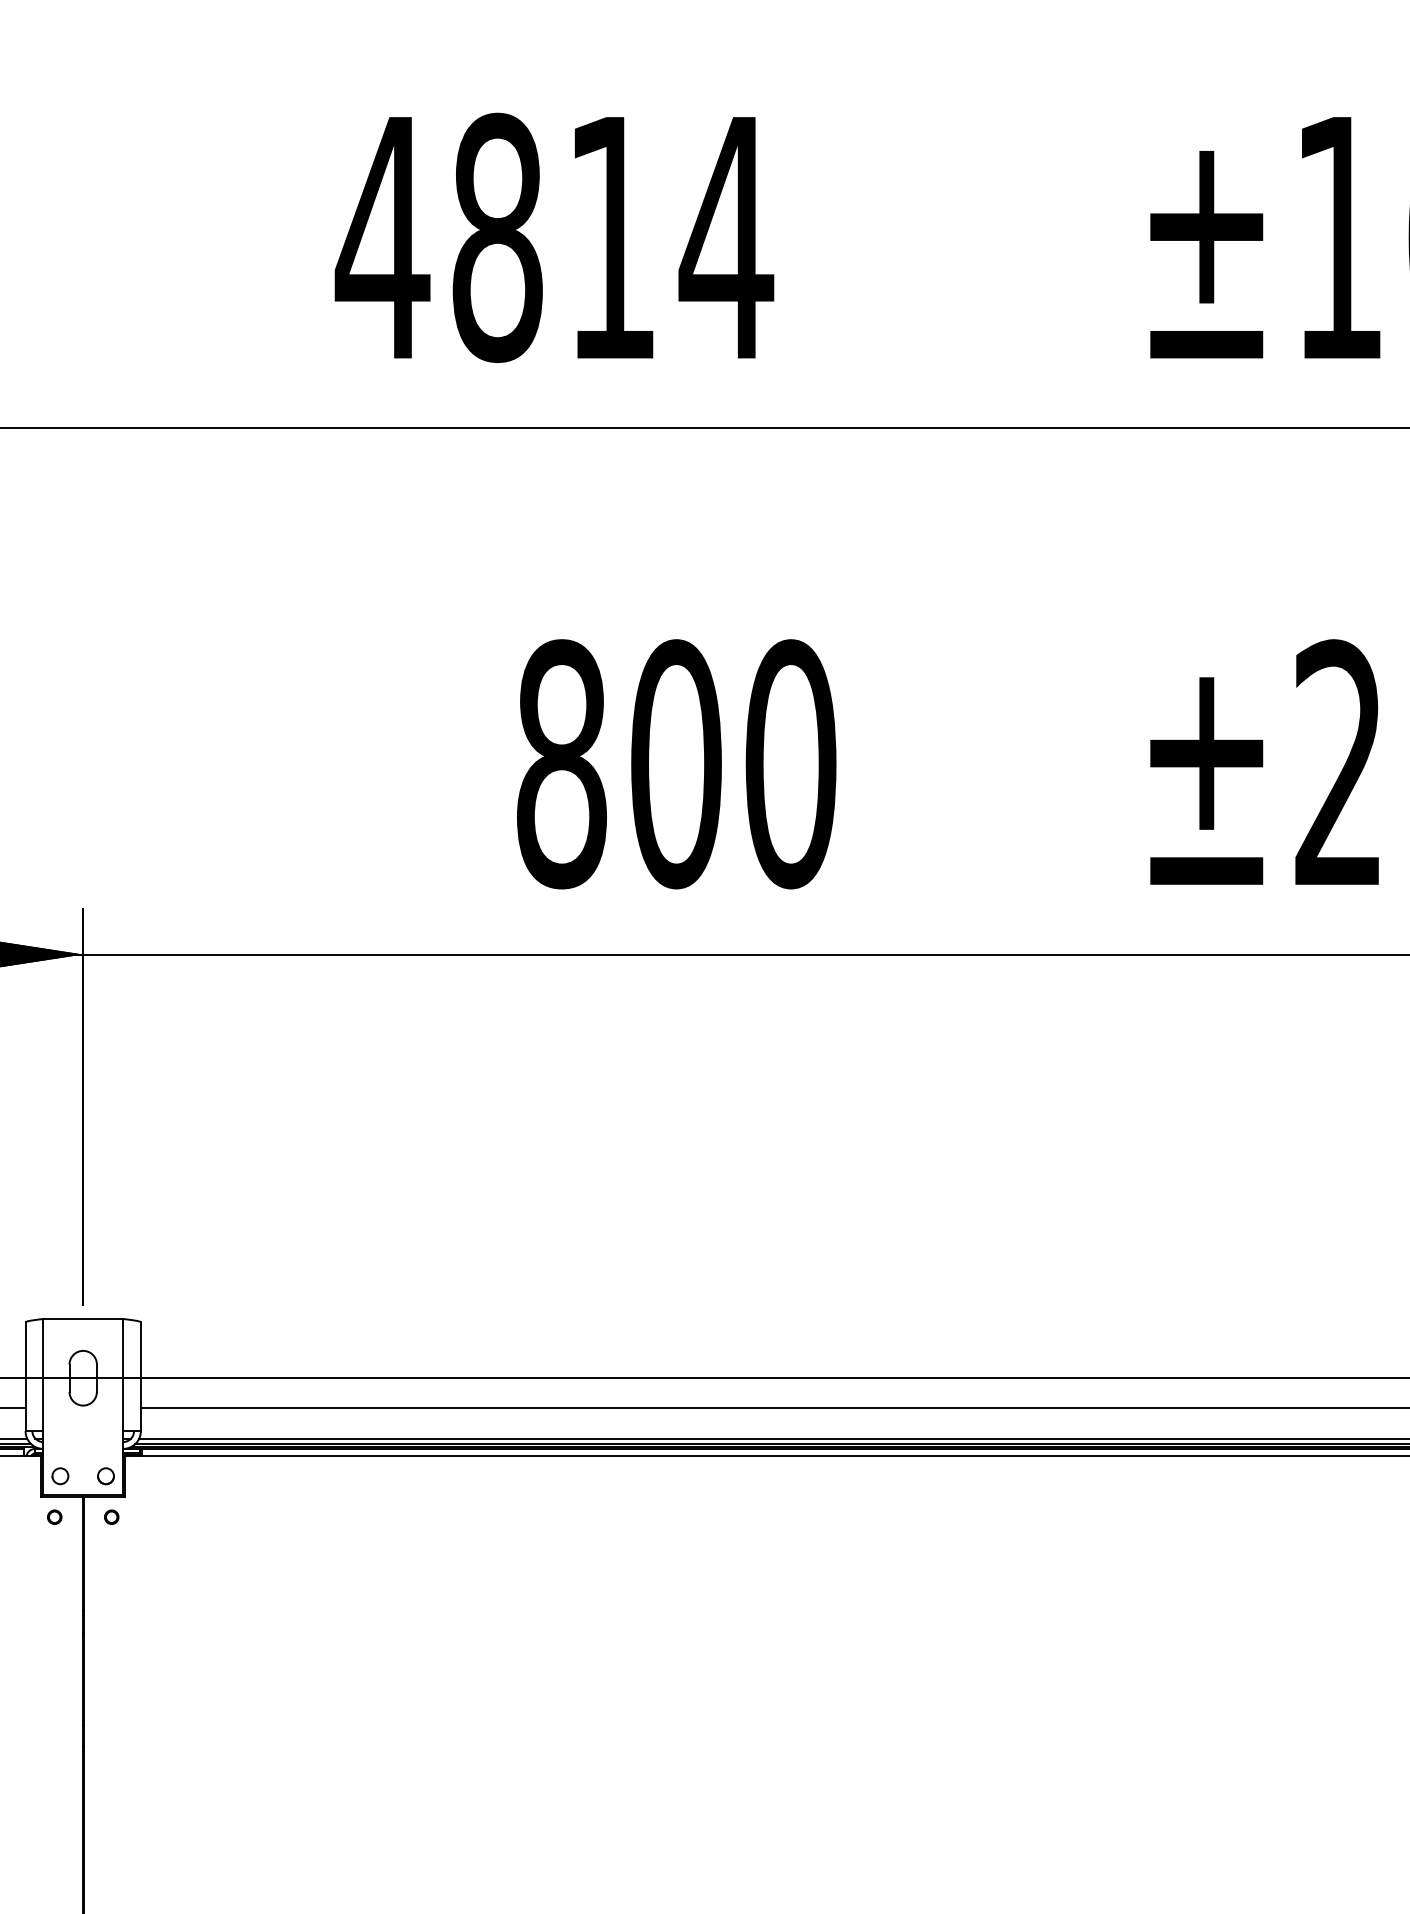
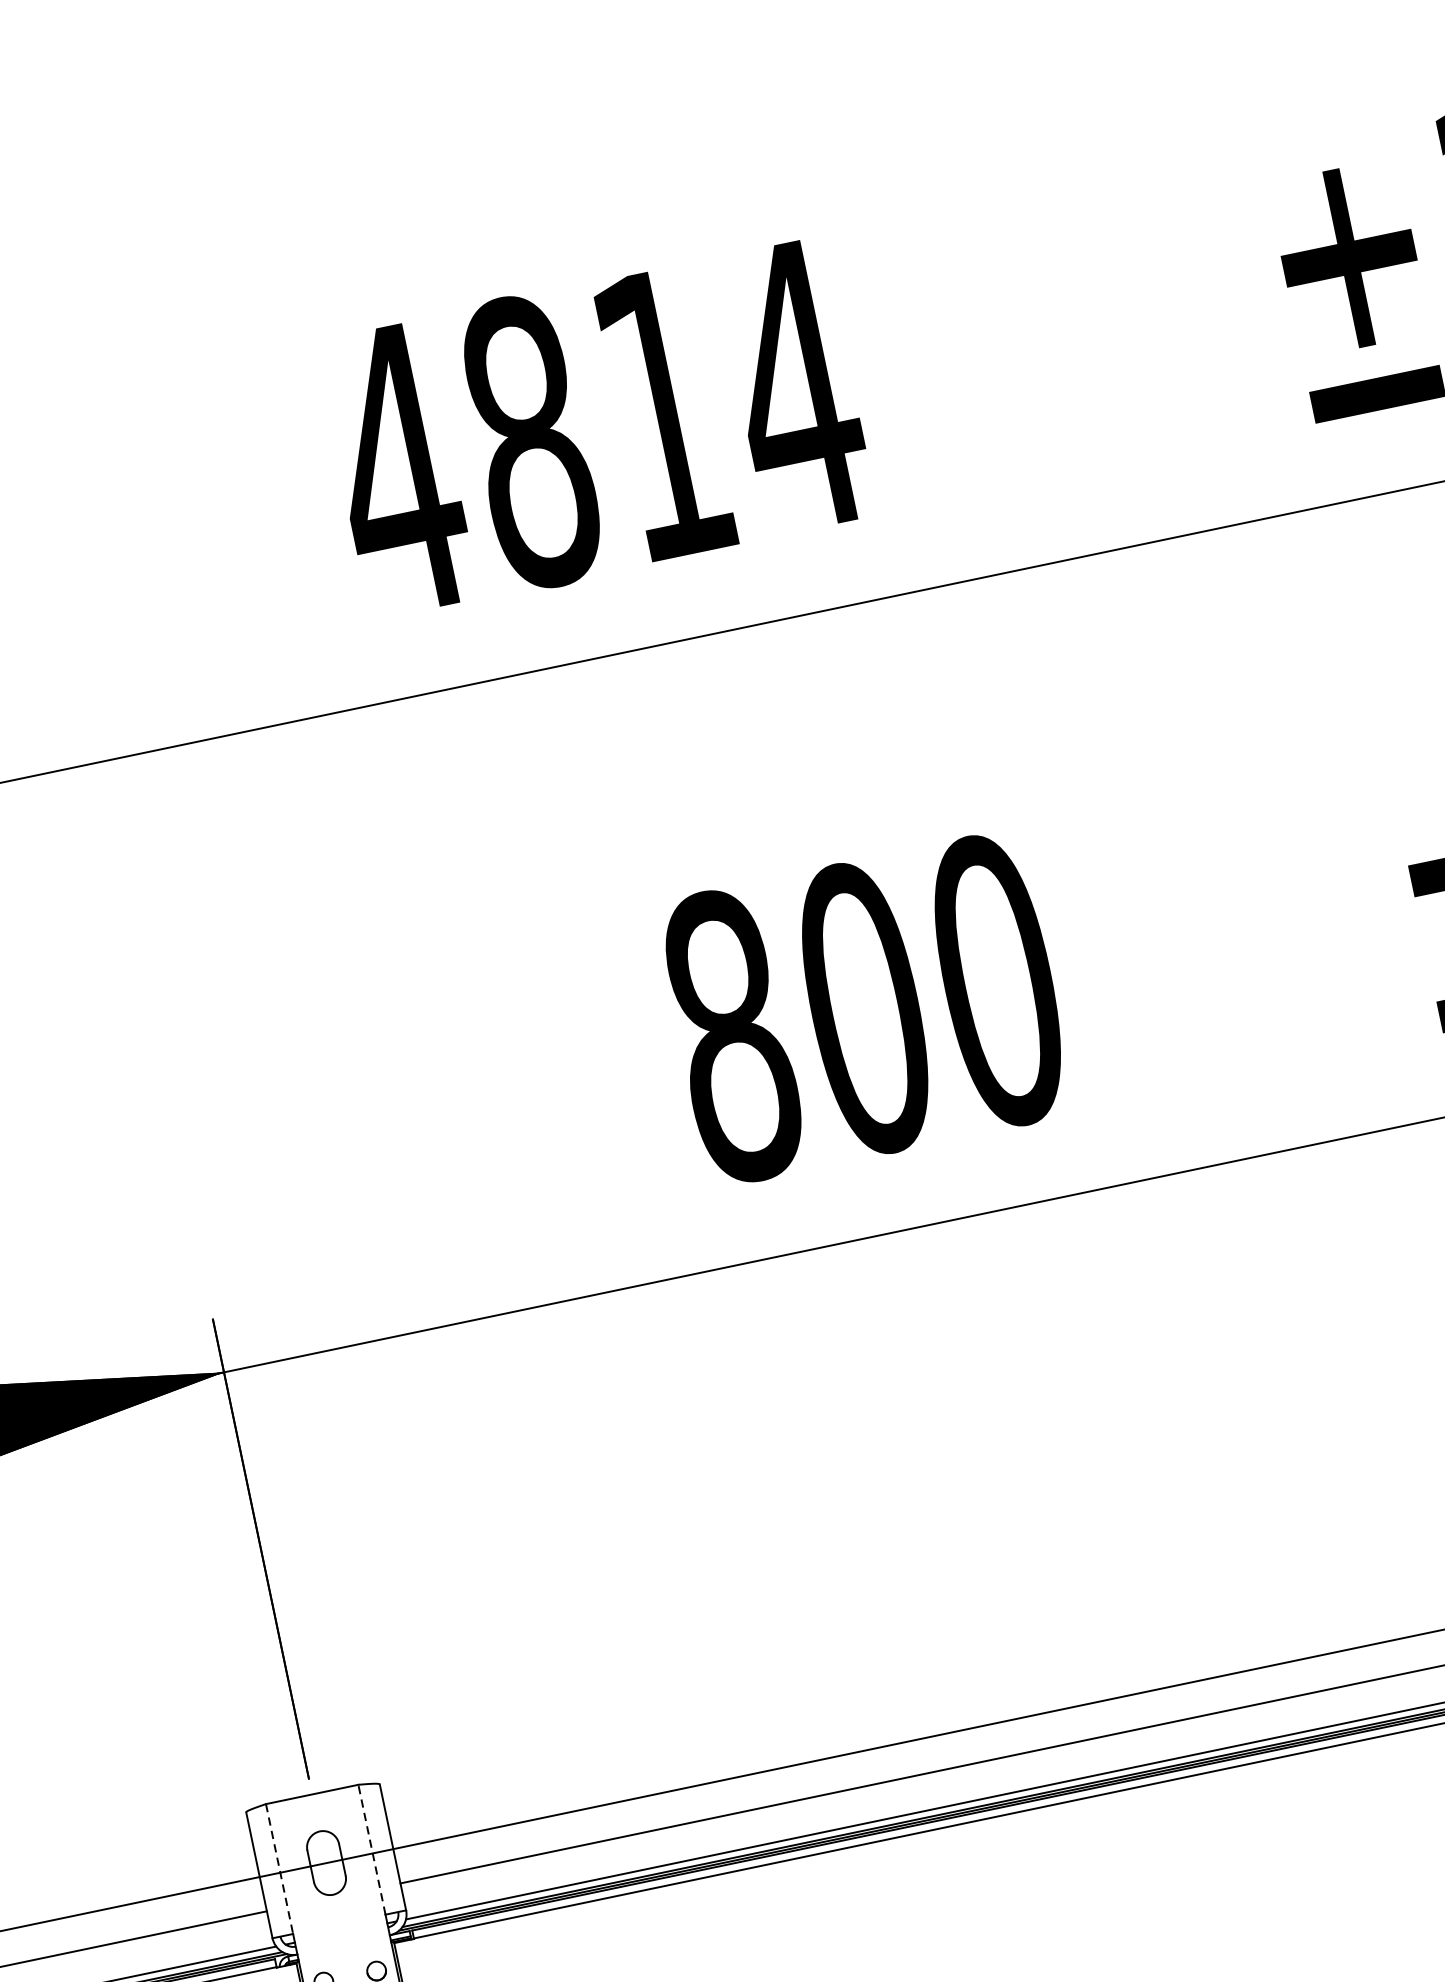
line: (123, 1374) -> (372, 1849), solid -> dashed
line: (43, 1375) -> (279, 1869), solid -> dashed

